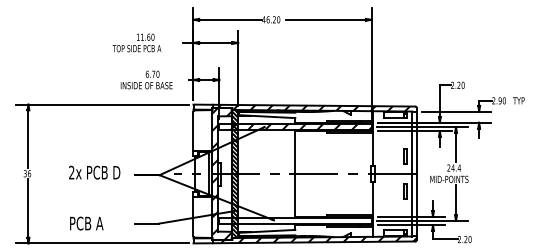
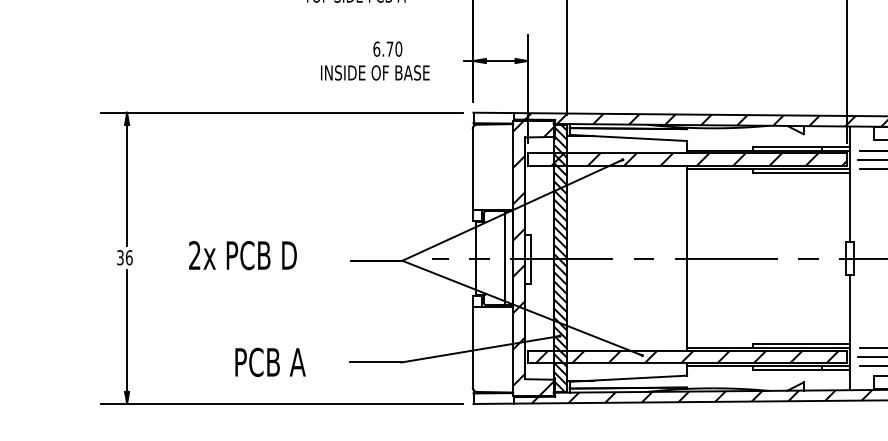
text: (94, 172) -> (242, 255), moved
hatch: (295, 220) -> (687, 355), added
text: (86, 223) -> (269, 362), moved

